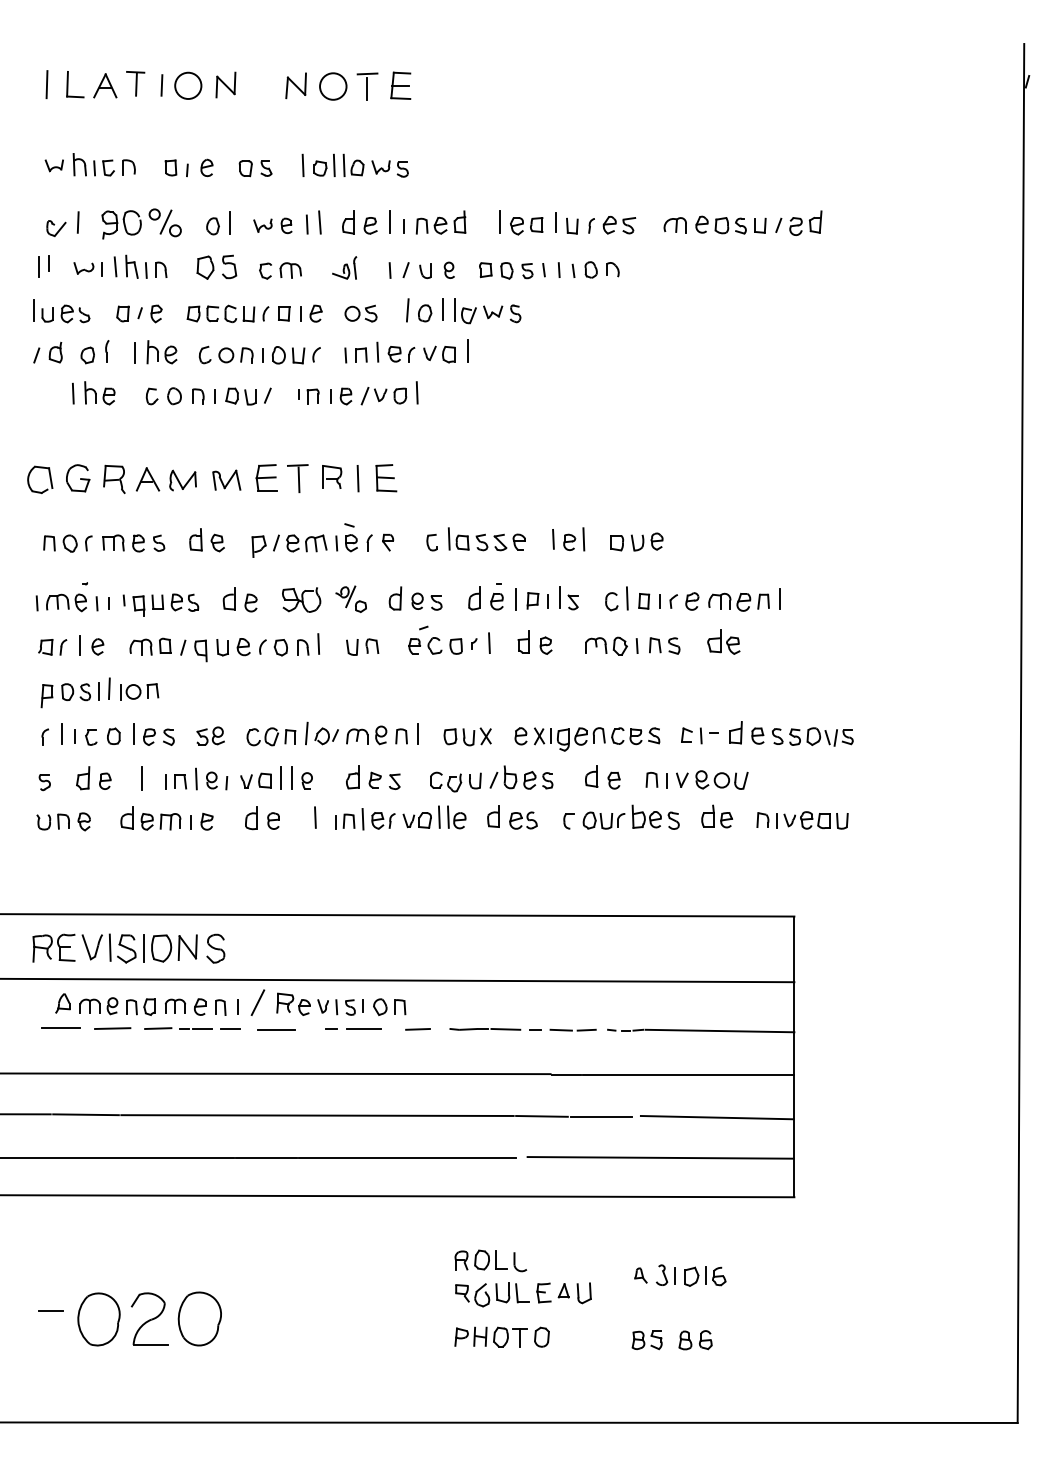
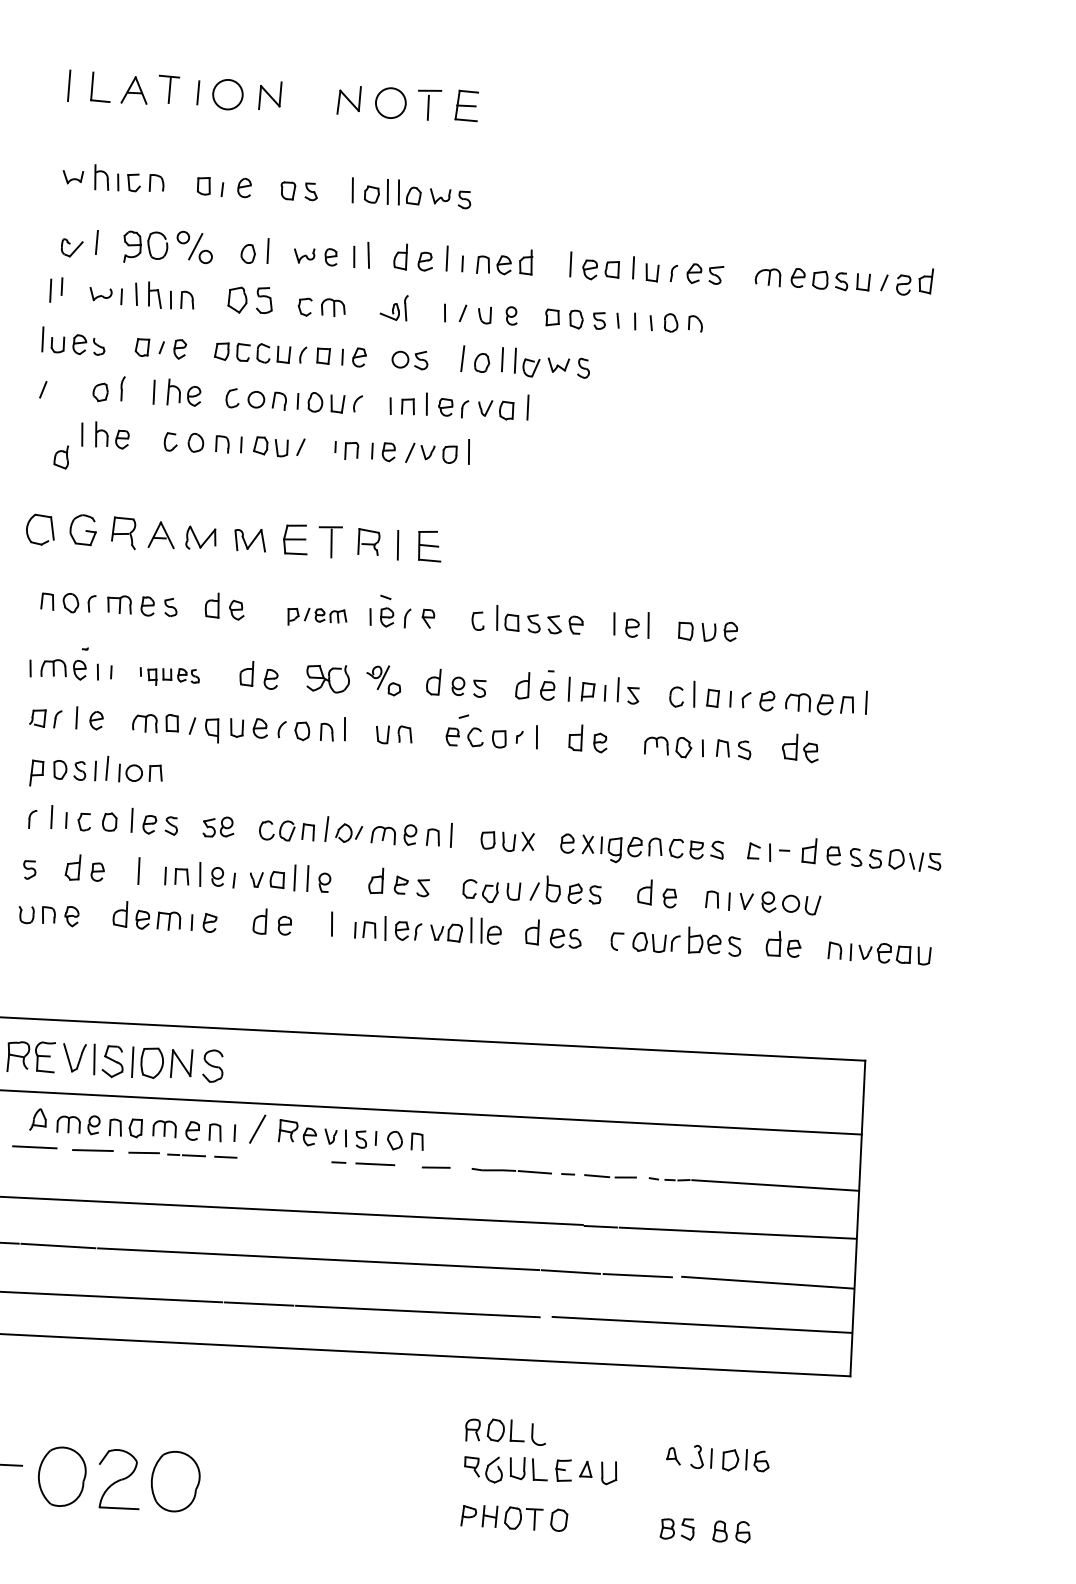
part: (55, 352) -> (61, 457), moved
part: (289, 545) -> (317, 616), size x0.7
part: (160, 604) -> (169, 676), size x0.7
line: (276, 1029) -> (277, 1160), removed

